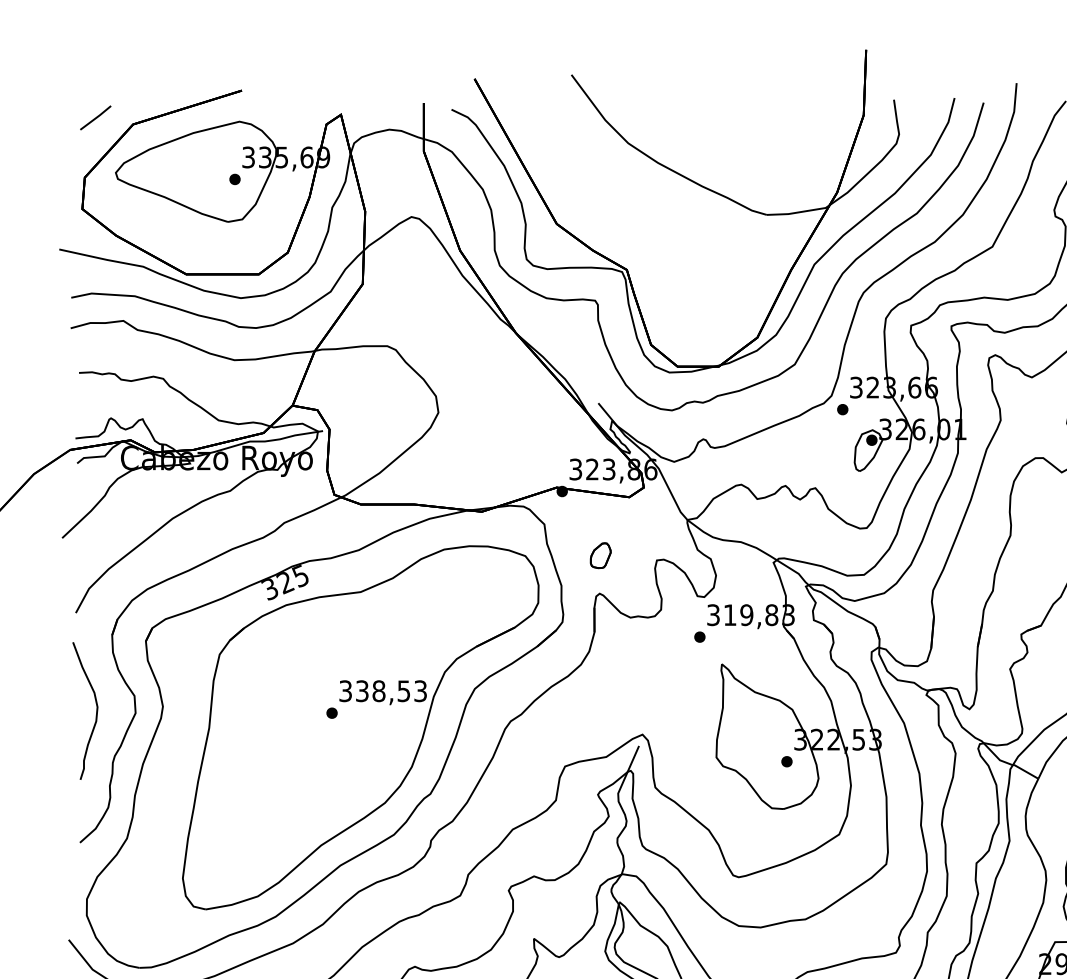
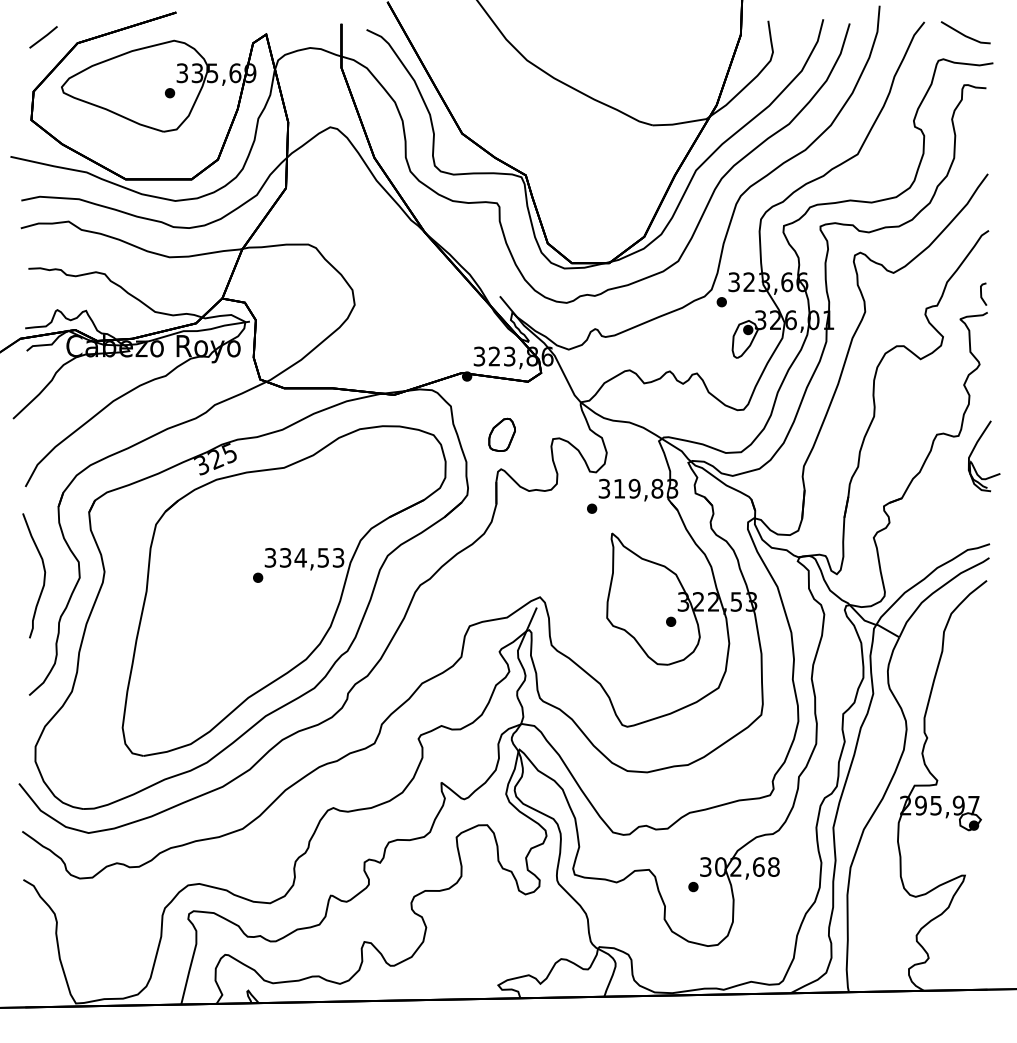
part: (600, 555) -> (501, 434), size x1.43
text: (378, 690) -> (300, 557), 338,53 -> 334,53

